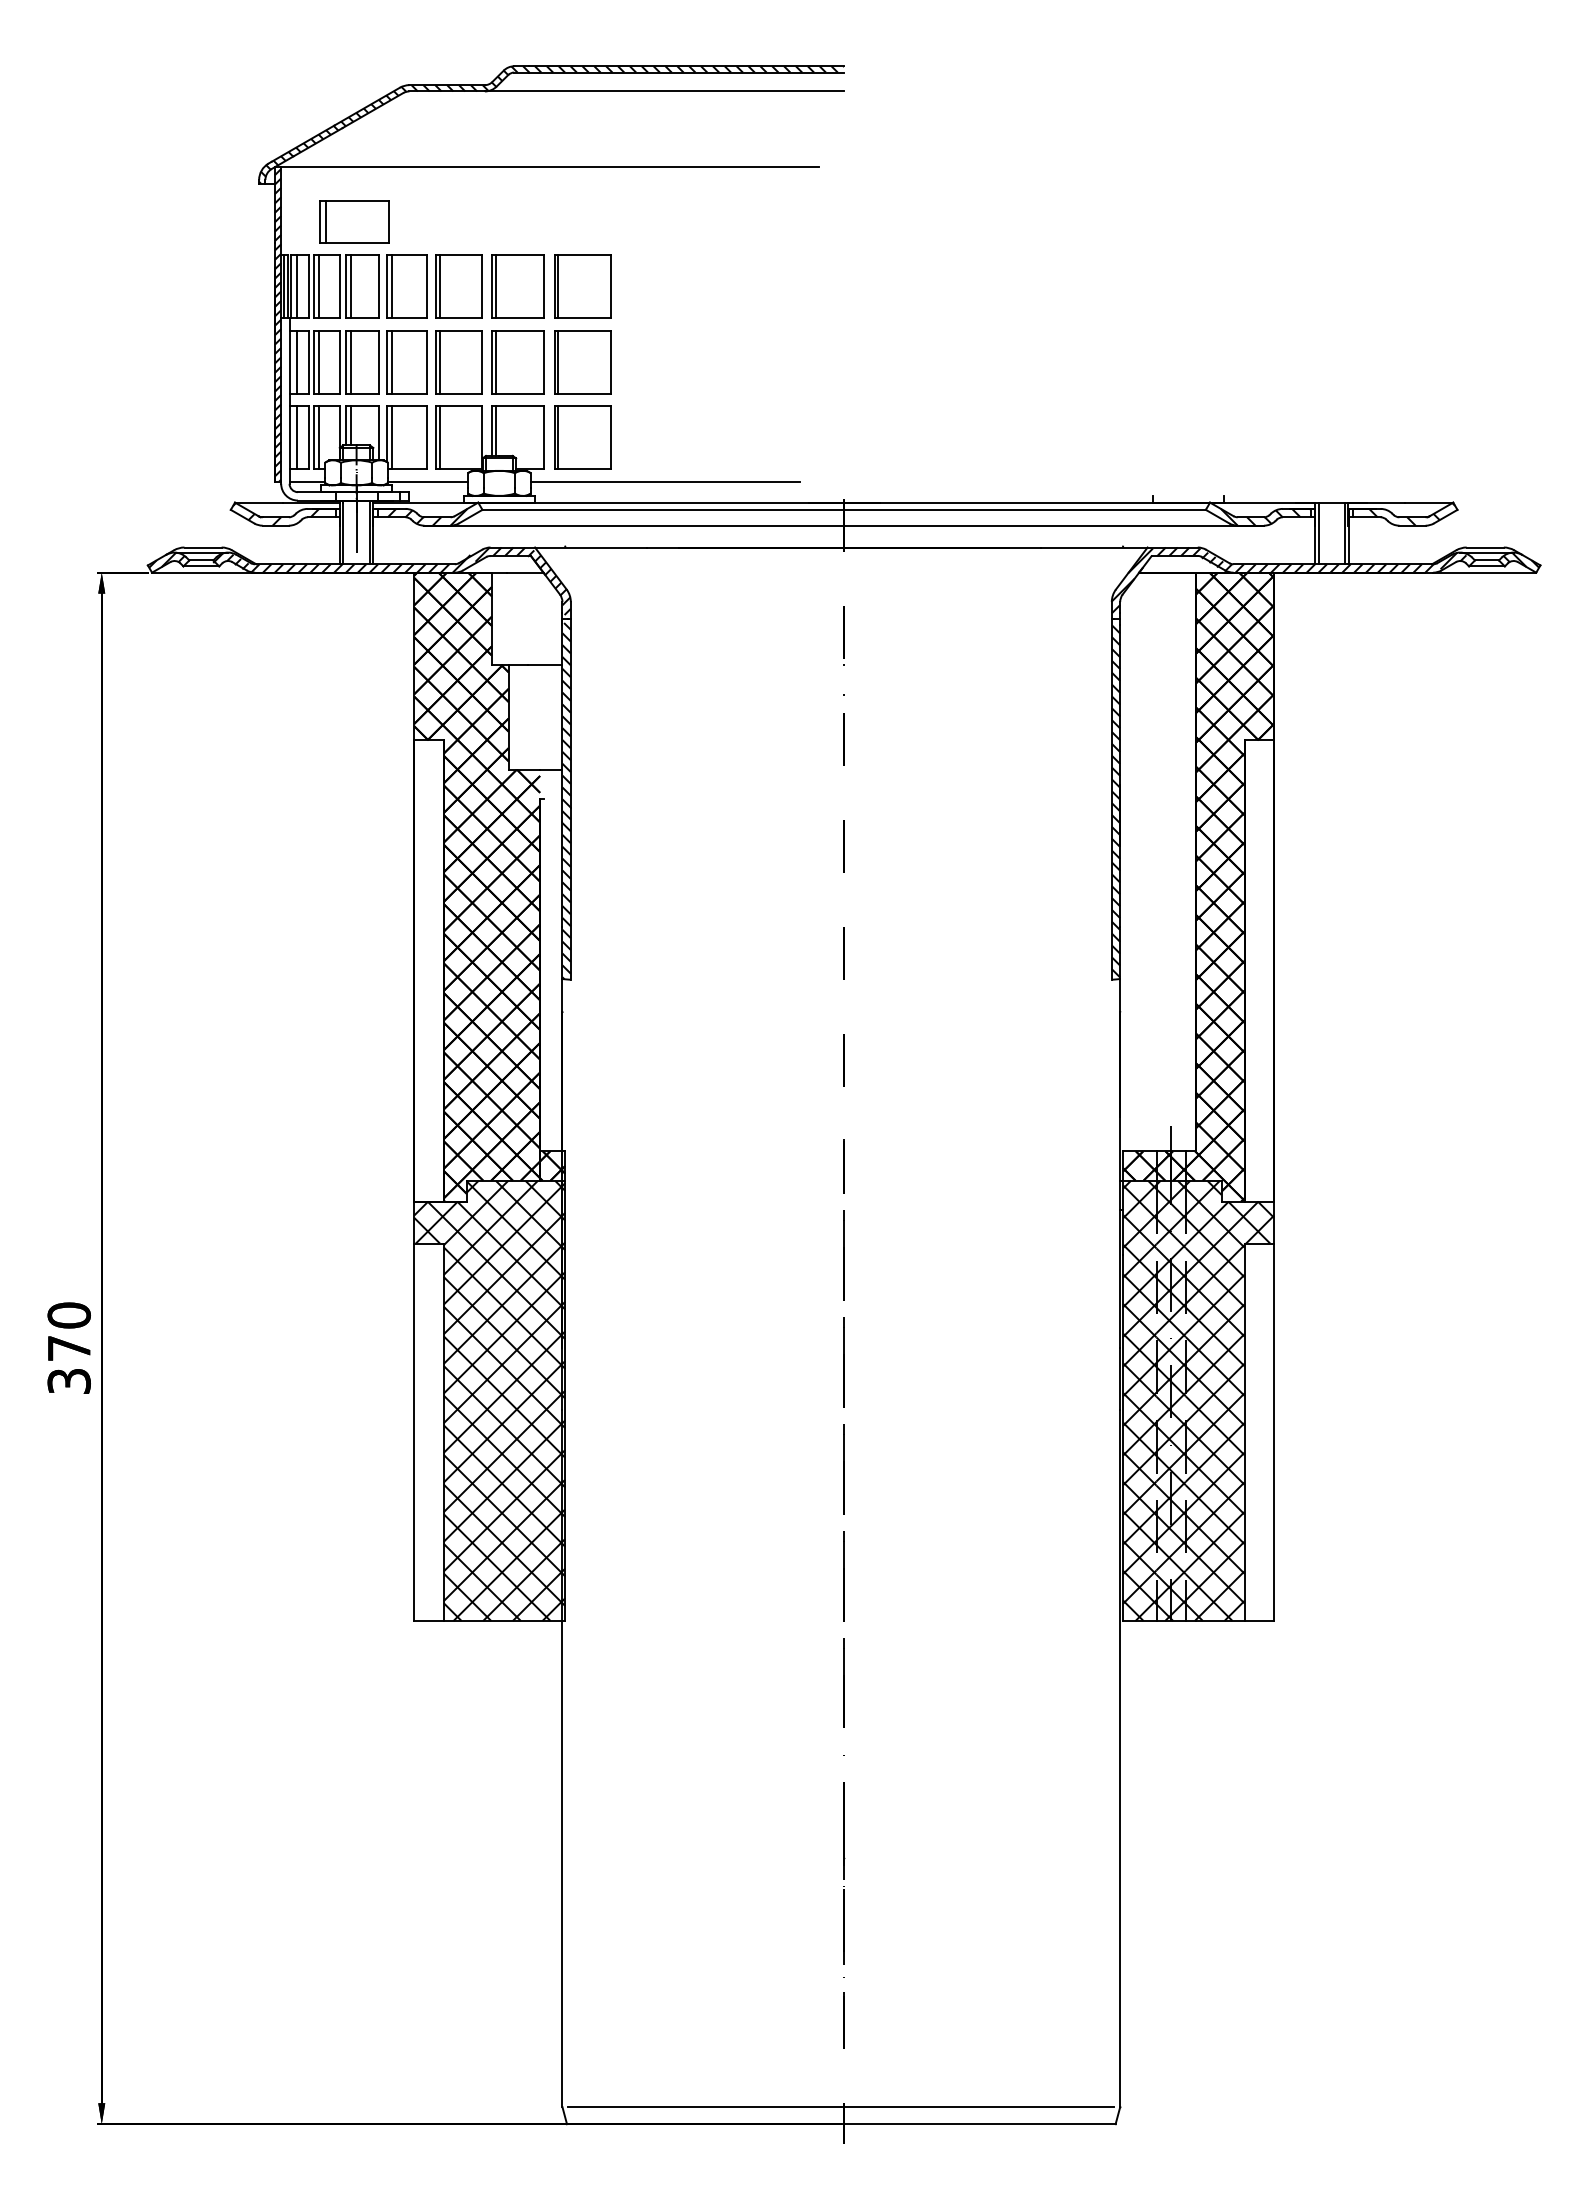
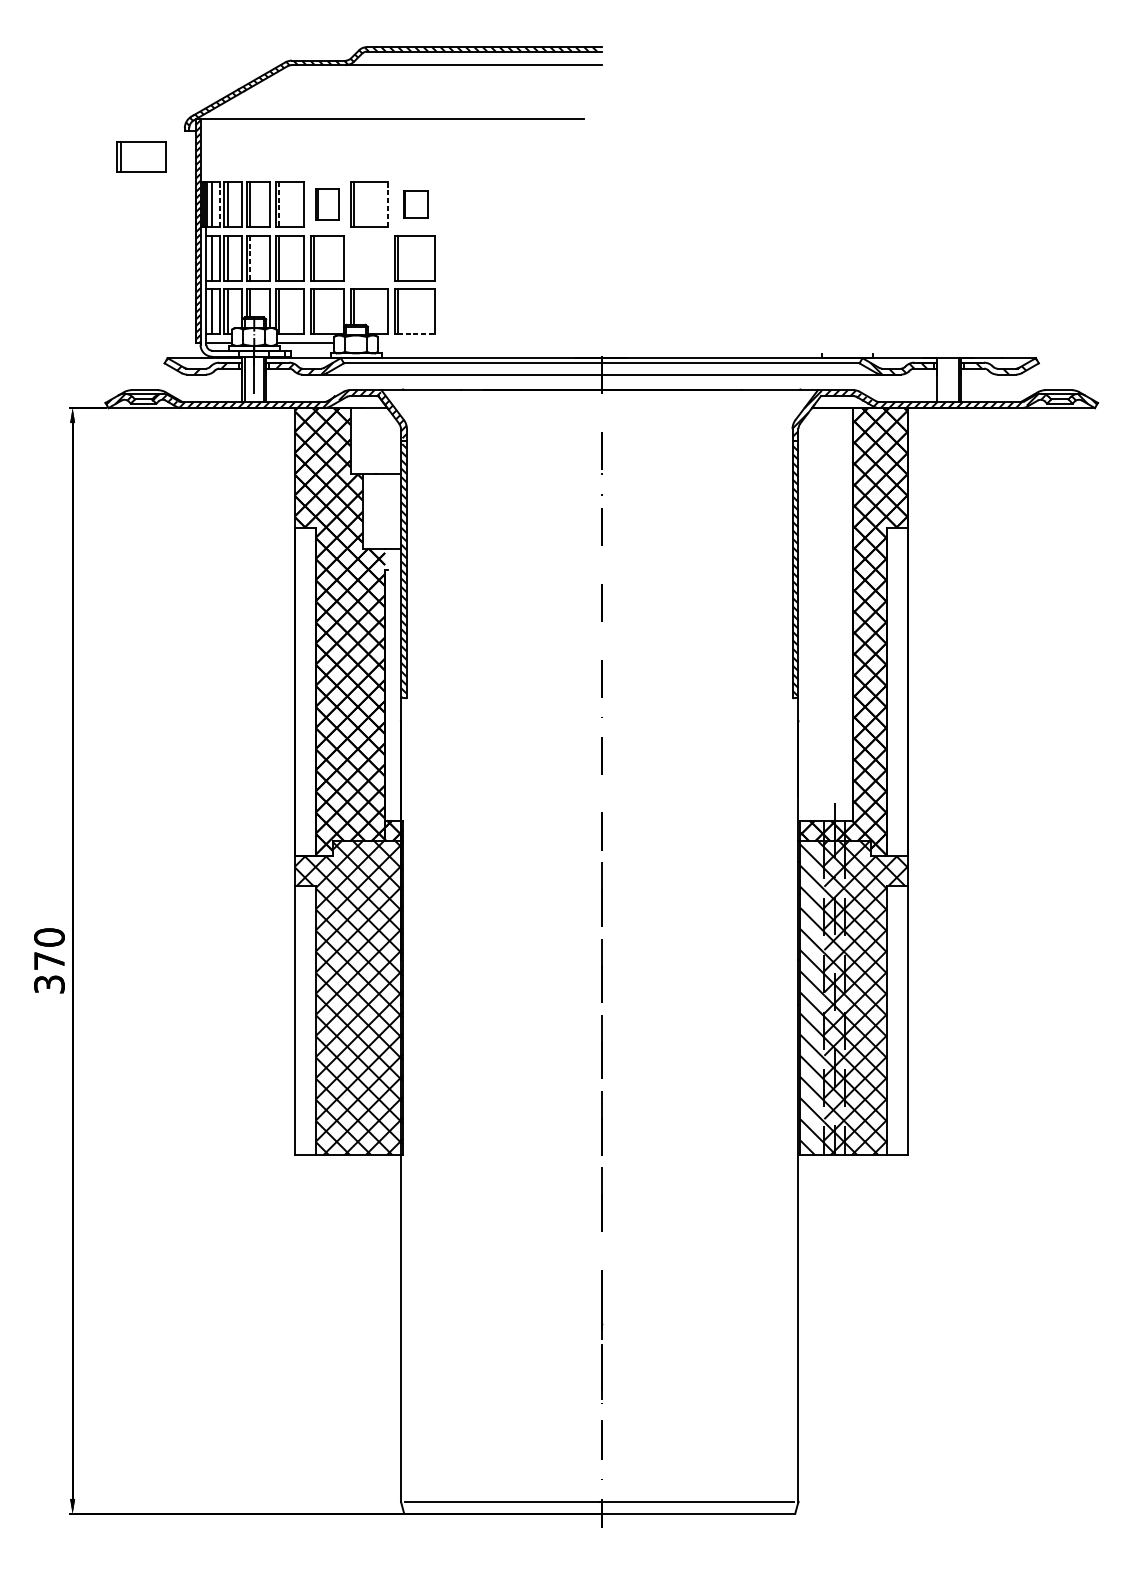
part: (354, 221) -> (141, 157), moved
line: (309, 286) -> (220, 204), solid -> dashed
part: (458, 286) -> (326, 204), size x0.7
line: (543, 286) -> (387, 204), solid -> dashed
part: (582, 286) -> (415, 204), size x0.6
line: (391, 287) -> (279, 204), solid -> dashed
line: (351, 362) -> (250, 258), solid -> dashed
part: (517, 362) -> (368, 258), removed
line: (584, 469) -> (416, 334), solid -> dashed
line: (665, 481) -> (474, 343), removed
line: (1318, 533) -> (939, 380), removed
hatch: (1139, 1400) -> (812, 998), removed

